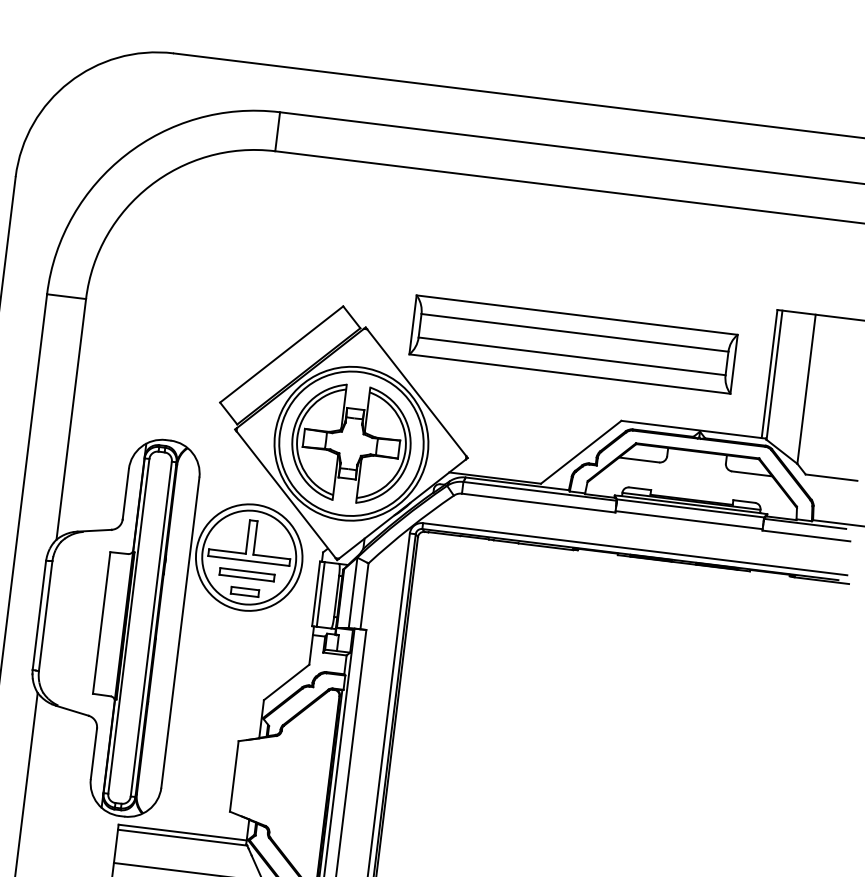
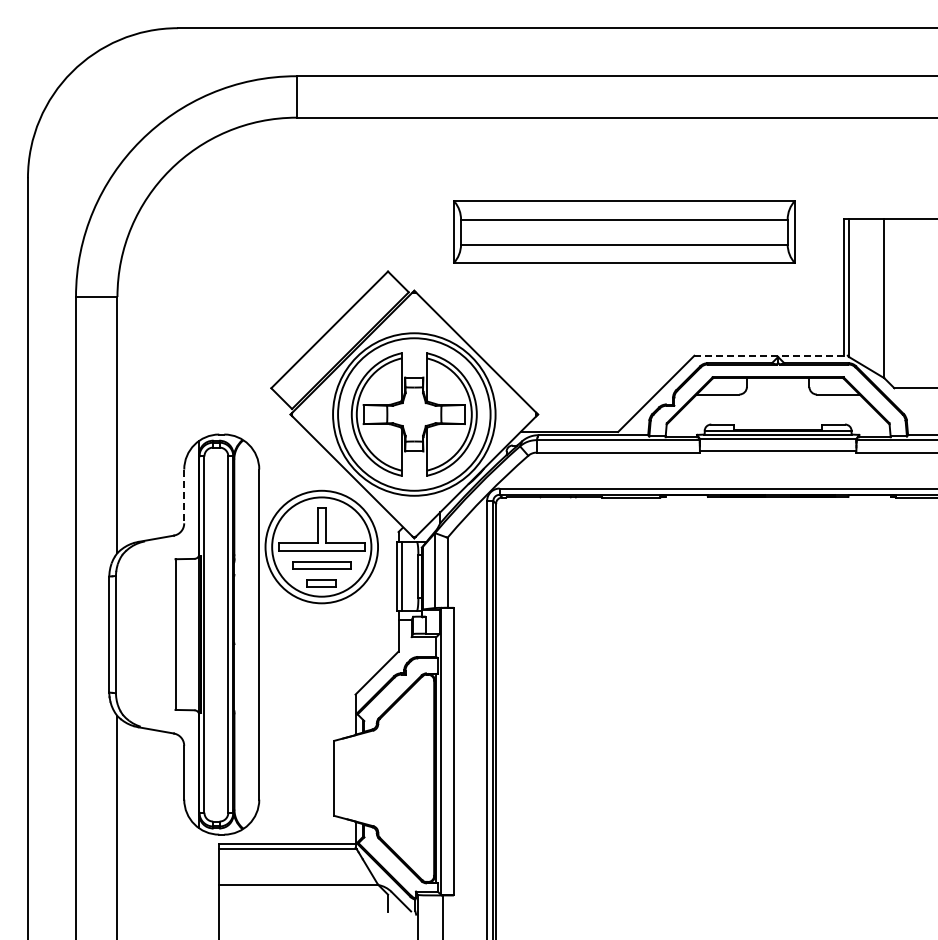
part: (573, 344) -> (624, 231), moved
line: (693, 429) -> (771, 355), solid -> dashed
line: (126, 494) -> (184, 496), solid -> dashed

